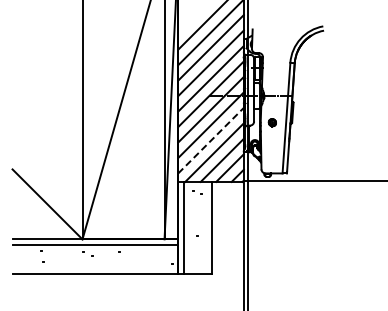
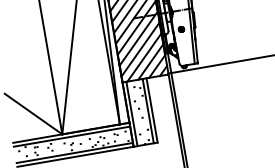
line: (211, 140) -> (140, 49), dashed -> solid
line: (206, 227) -> (147, 111), added
line: (95, 268) -> (74, 153), added

